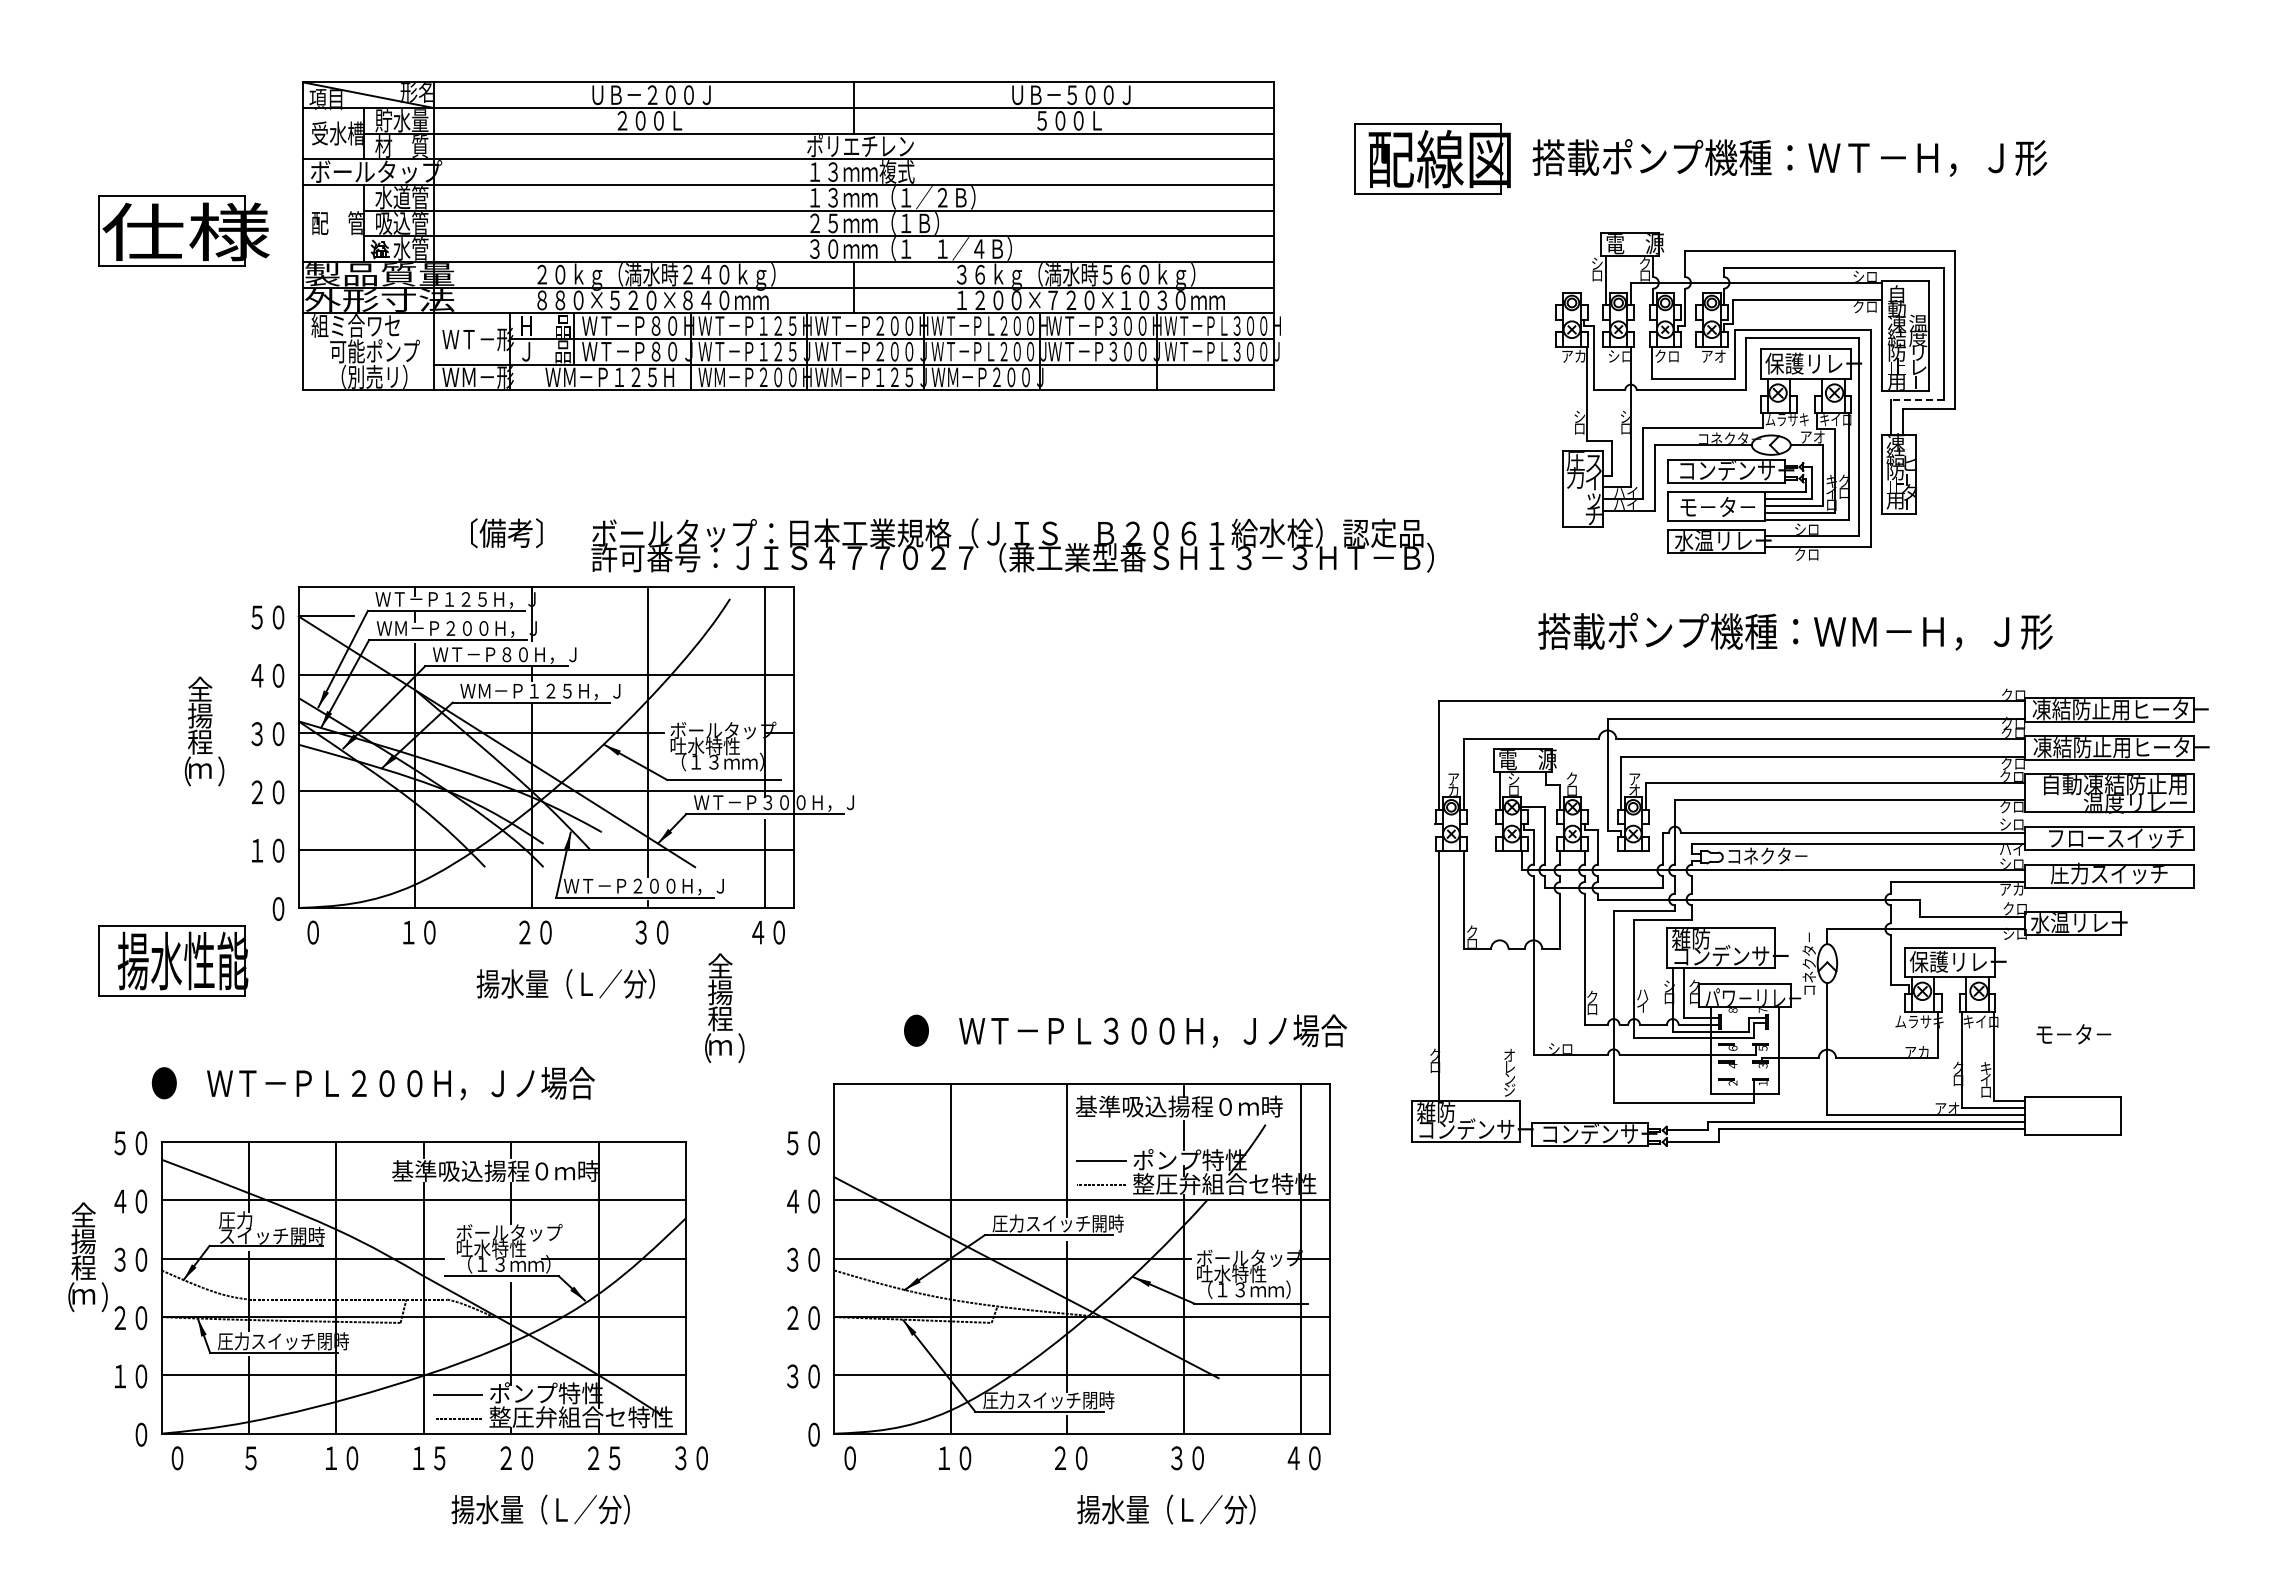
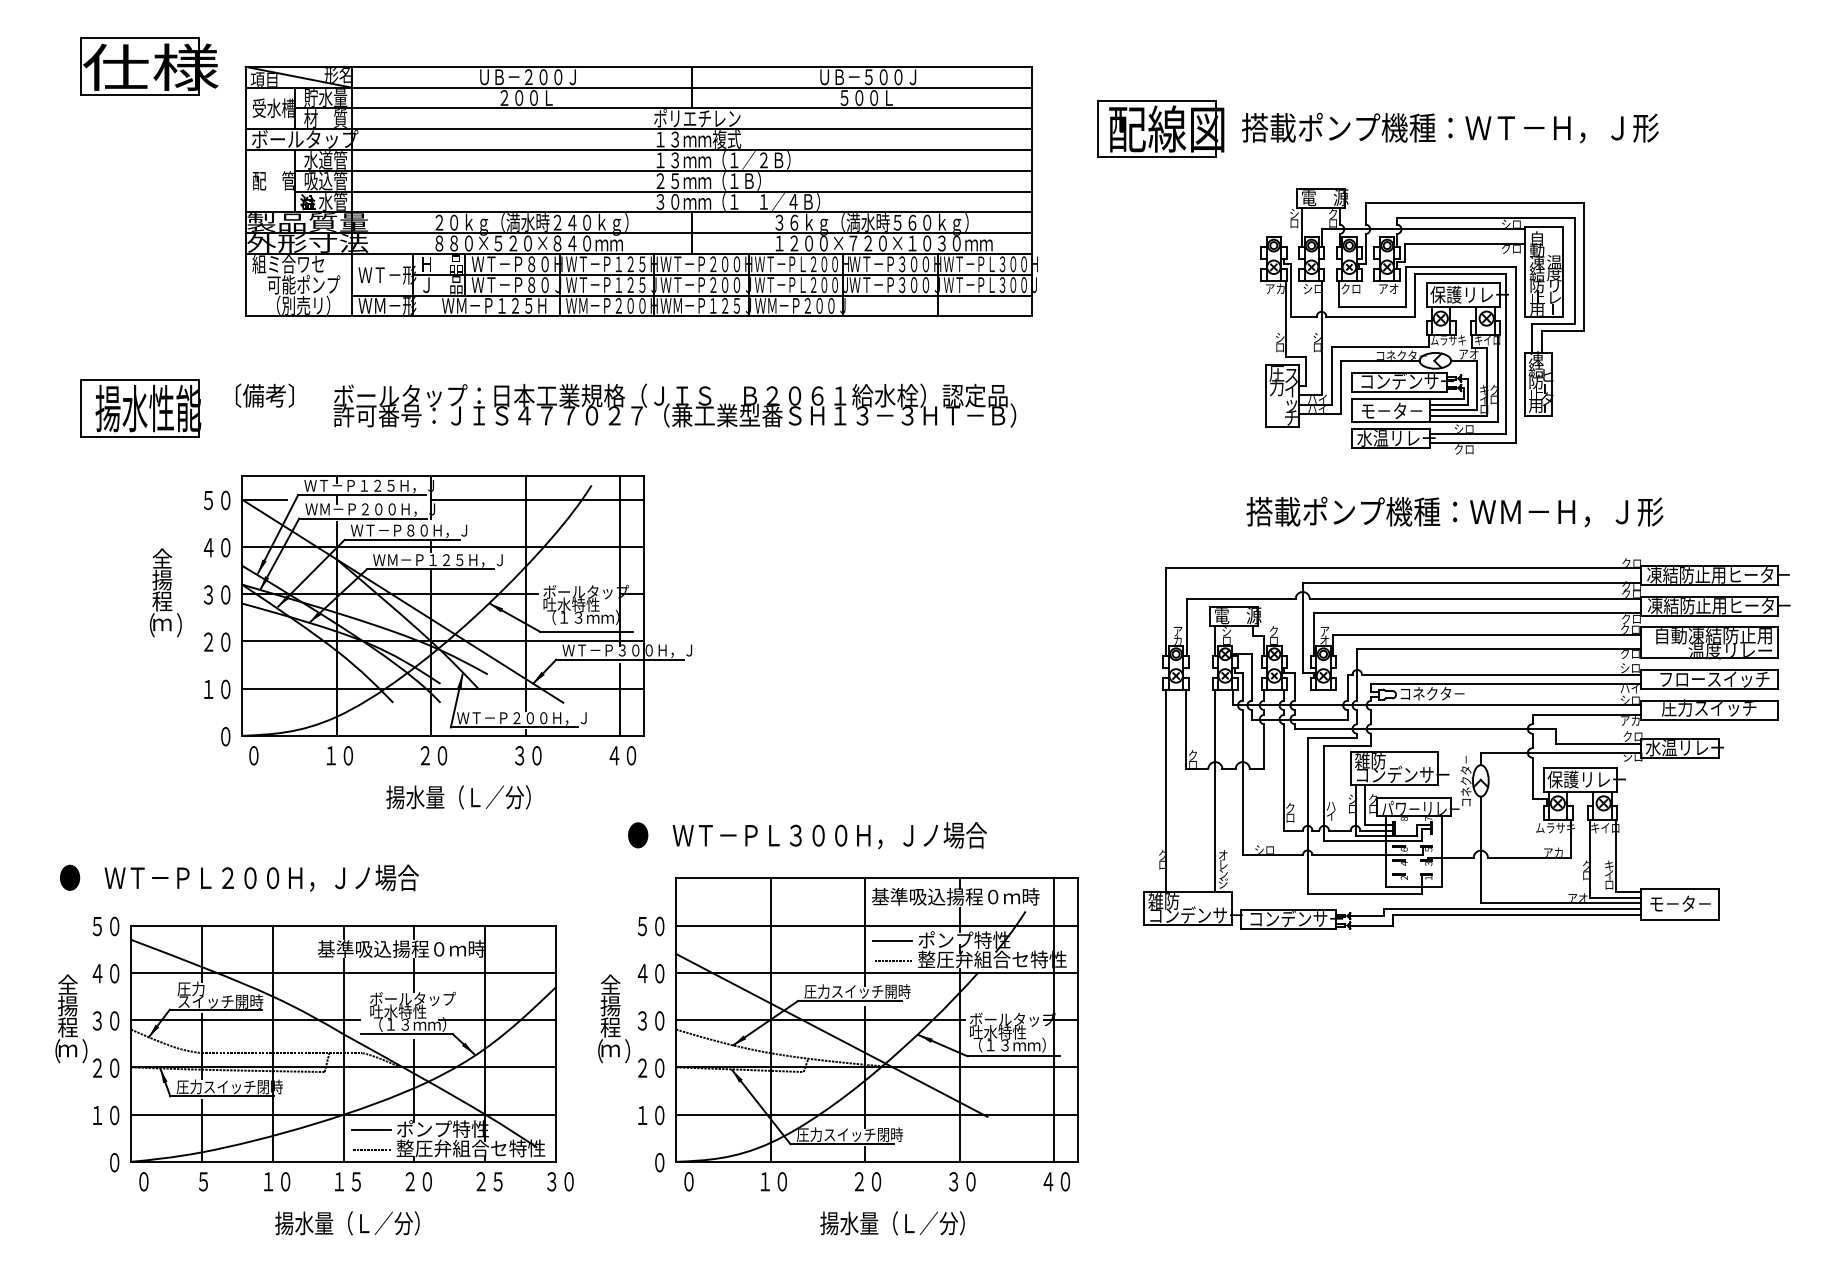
part: (183, 230) -> (148, 66), moved
line: (1916, 400) -> (1553, 324), dashed -> solid
text: (952, 545) -> (626, 405), moved
line: (662, 616) -> (536, 499), added
part: (173, 960) -> (140, 408), moved
line: (1499, 975) -> (1215, 790), added
text: (724, 1008) -> (613, 1019), moved
text: (1125, 1030) -> (807, 835), moved
text: (2073, 1034) -> (1680, 903), moved
text: (372, 1083) -> (238, 878), moved
line: (1081, 1142) -> (876, 925), added
text: (792, 1376) -> (642, 1115), ３０ -> １０
text: (540, 1509) -> (347, 1223), moved
text: (1166, 1509) -> (892, 1223), moved

